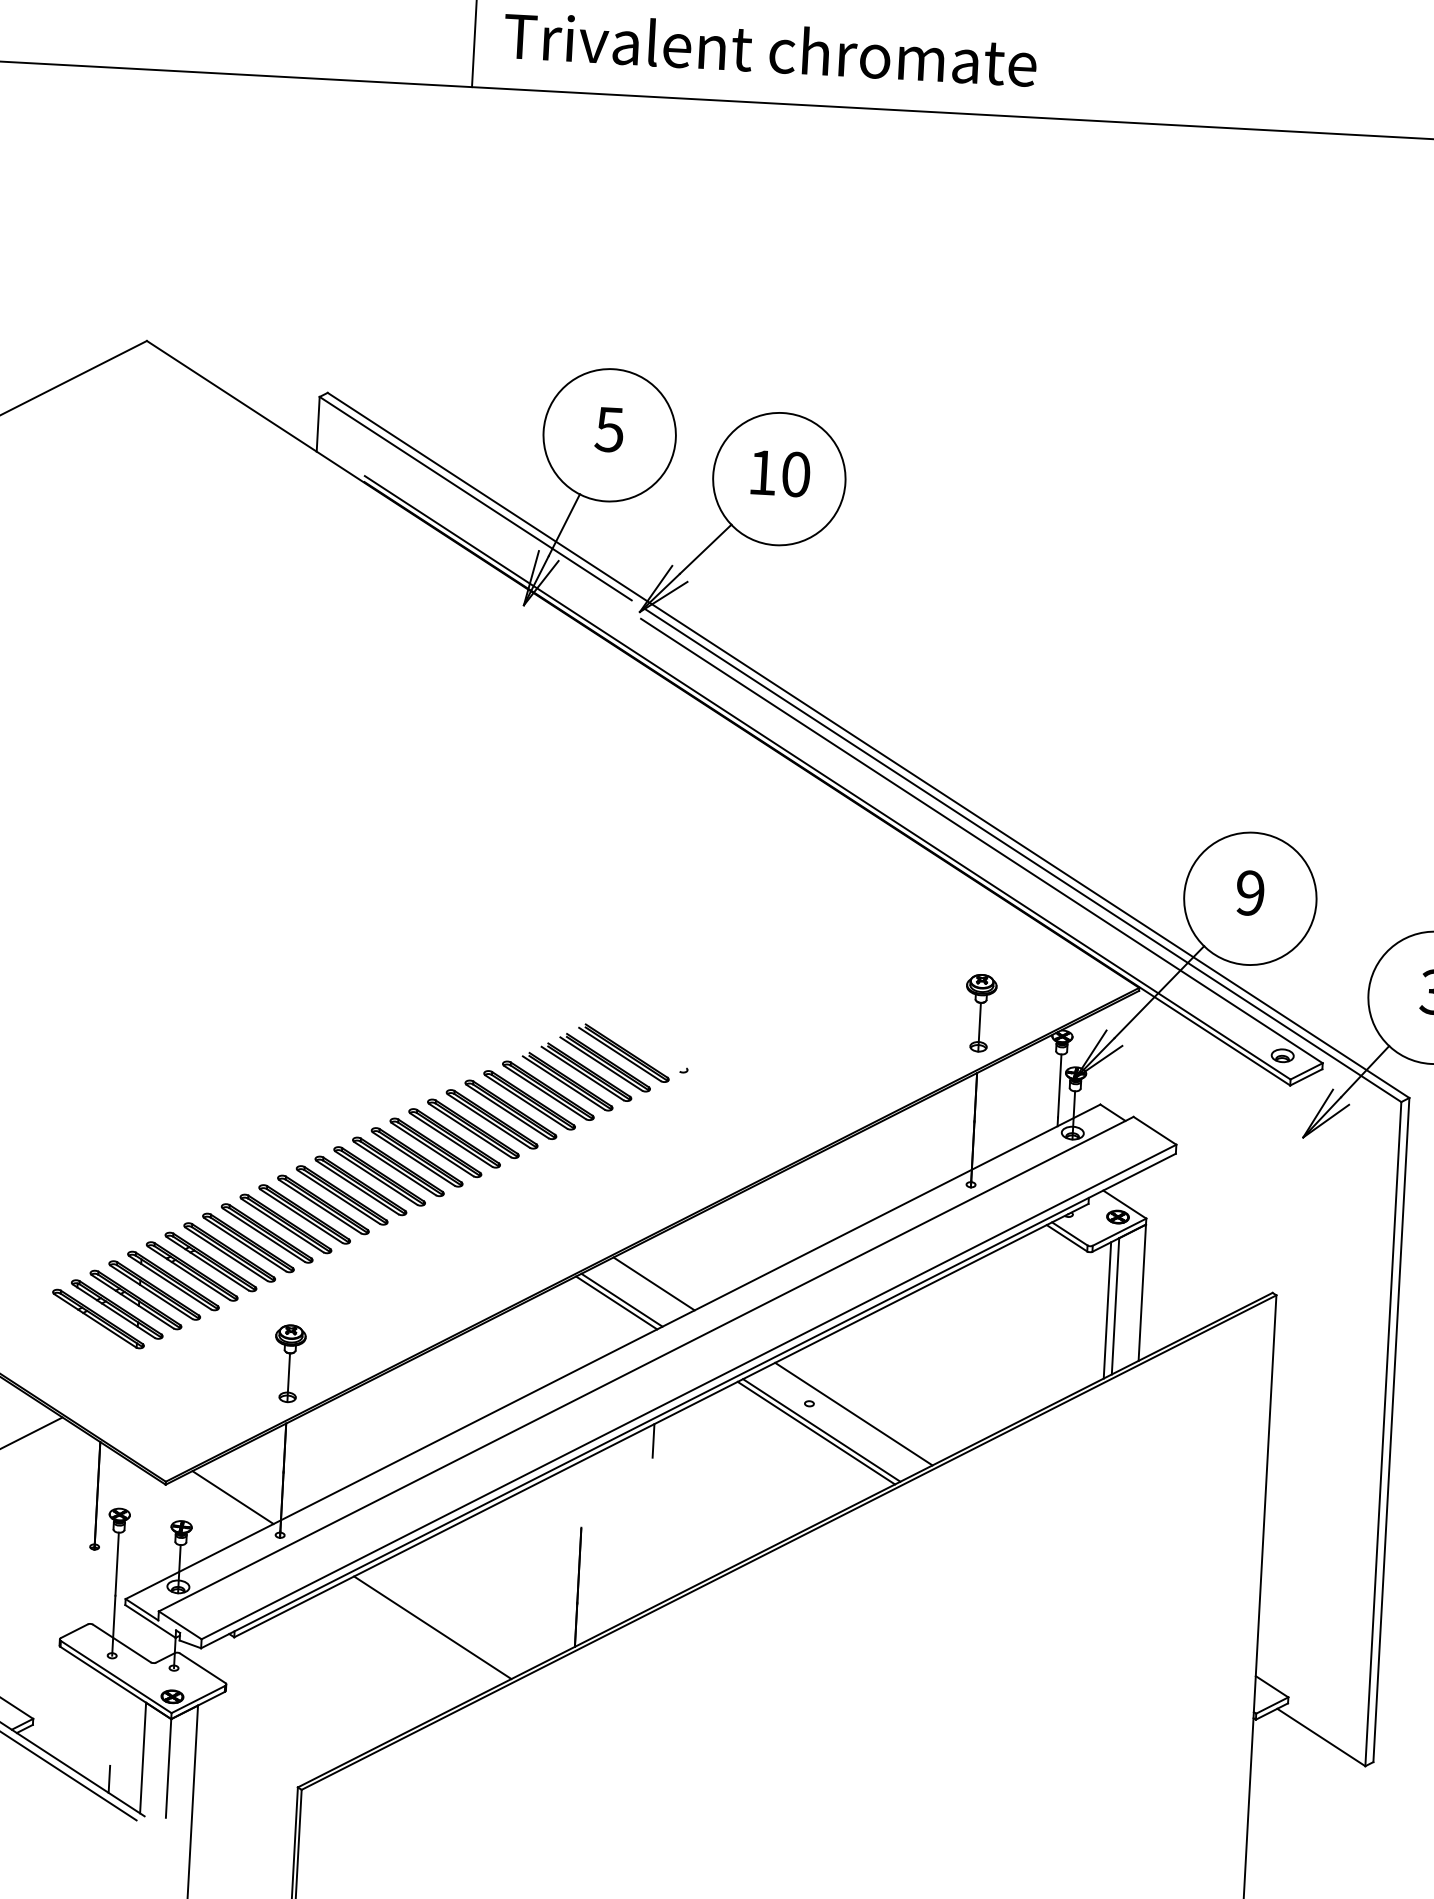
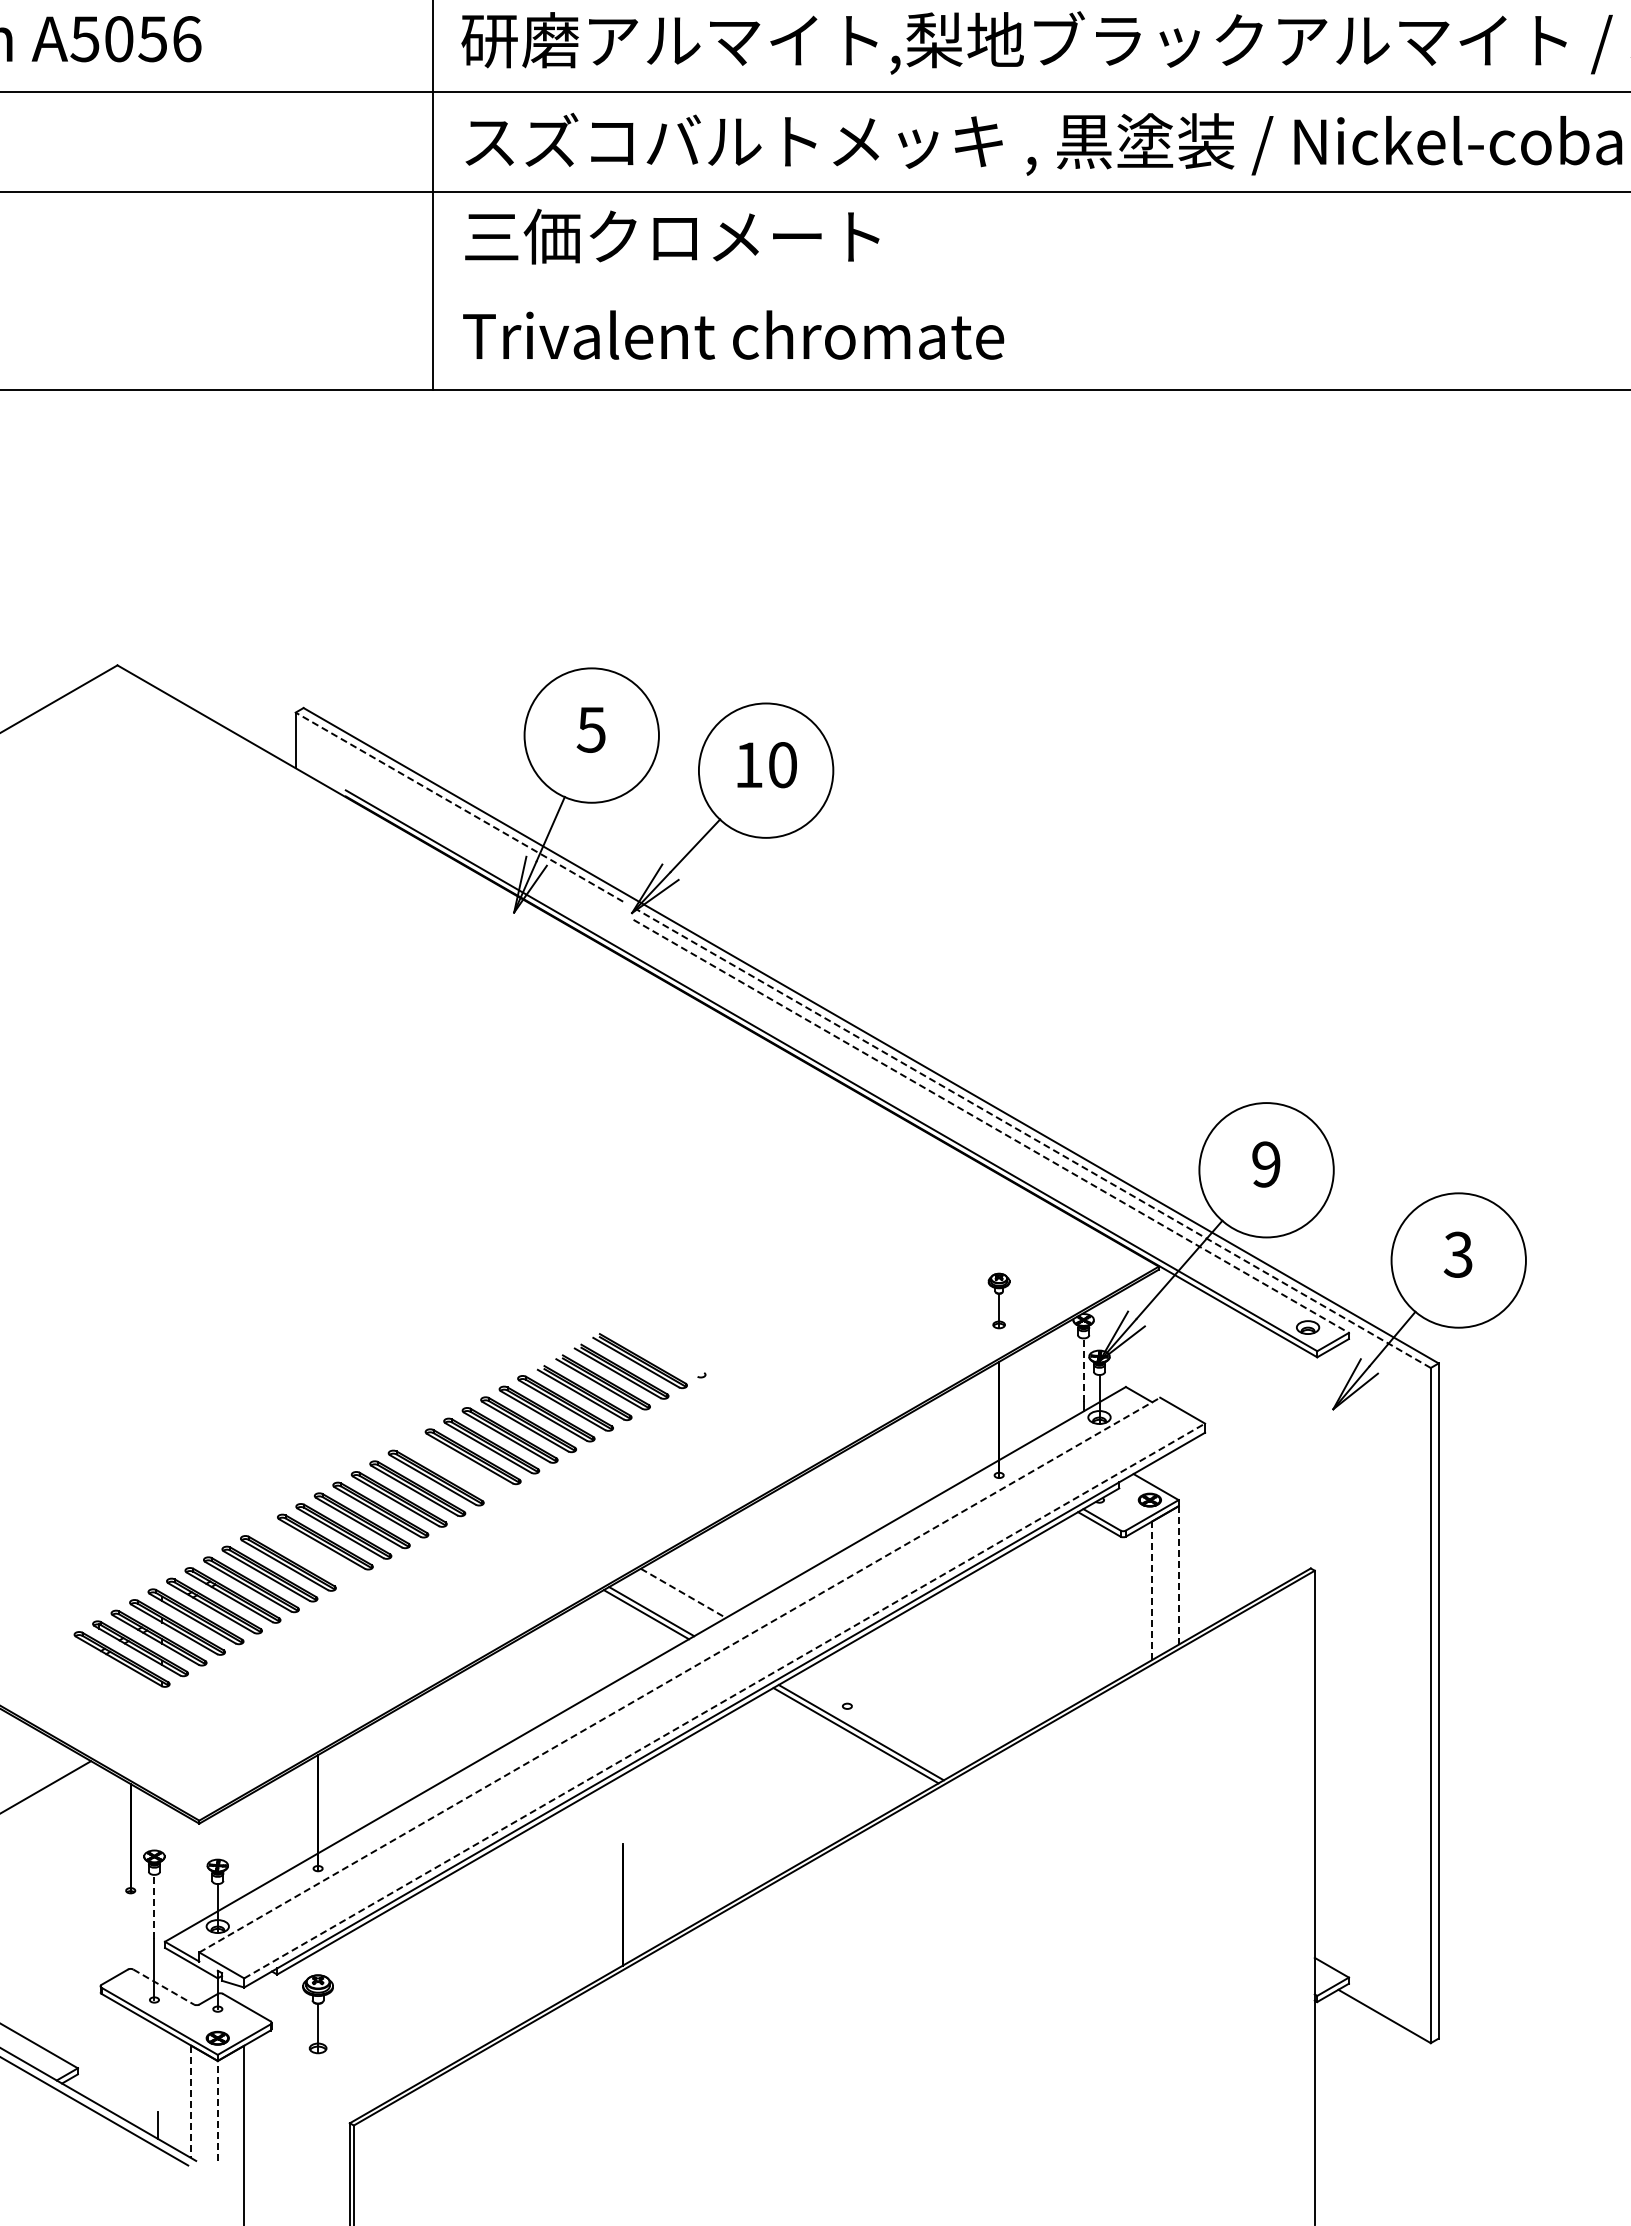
line: (475, 498) -> (459, 806), solid -> dashed
line: (982, 841) -> (991, 1126), solid -> dashed
line: (1022, 855) -> (1033, 1138), solid -> dashed
part: (979, 1012) -> (998, 1300), size x0.7
line: (1059, 1085) -> (1083, 1369), solid -> dashed
part: (435, 1147) -> (454, 1467), removed
part: (285, 1223) -> (306, 1552), removed
line: (654, 1284) -> (683, 1593), solid -> dashed
line: (1142, 1292) -> (1178, 1575), solid -> dashed
line: (1115, 1307) -> (1152, 1591), solid -> dashed
line: (1107, 1310) -> (1144, 1595), removed
part: (288, 1363) -> (317, 2014), moved
line: (645, 1364) -> (679, 1675), solid -> dashed
line: (688, 1391) -> (724, 1700), solid -> dashed
line: (853, 1414) -> (892, 1714), removed
line: (653, 1440) -> (691, 1752), removed
line: (232, 1497) -> (267, 1832), removed
line: (117, 1563) -> (154, 1906), solid -> dashed
line: (432, 1627) -> (477, 1953), removed
line: (122, 1644) -> (164, 1987), solid -> dashed
line: (143, 1758) -> (191, 2102), solid -> dashed
line: (168, 1767) -> (217, 2110), solid -> dashed

